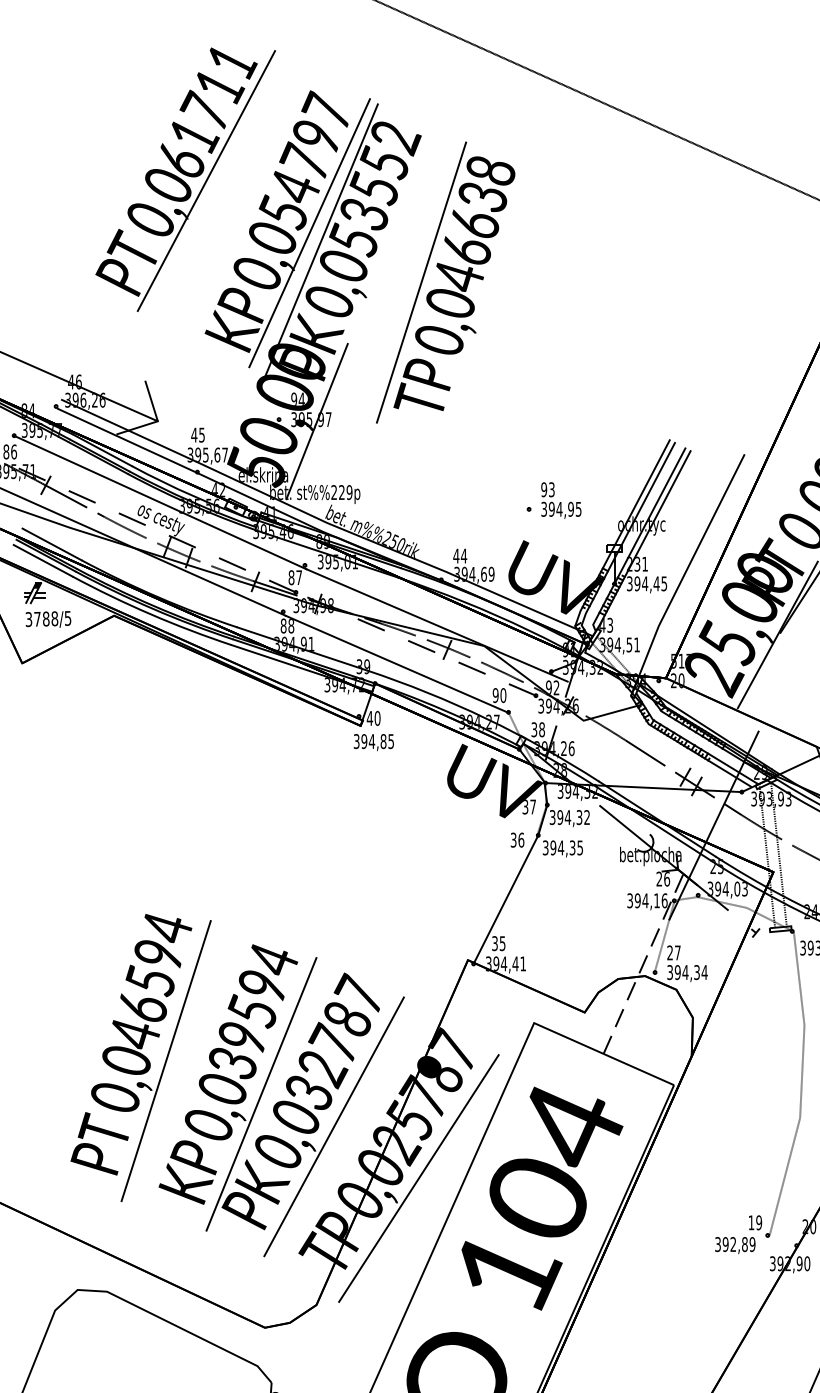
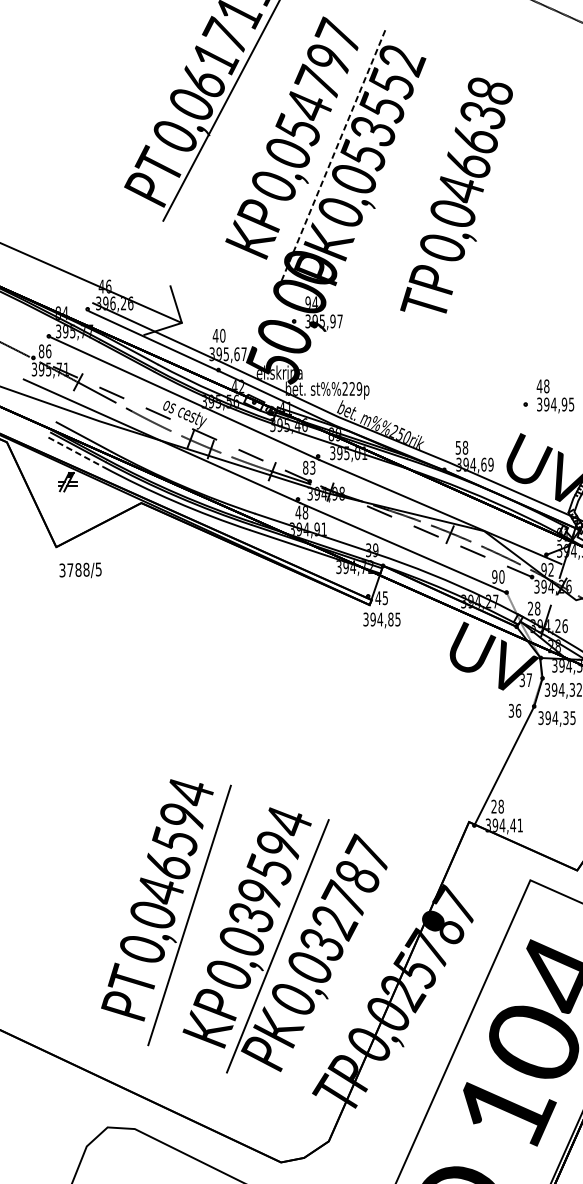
line: (309, 233) -> (322, 149), removed
line: (321, 240) -> (333, 155), solid -> dashed
line: (421, 282) -> (426, 194), removed
line: (316, 421) -> (328, 323), removed
text: (201, 434) -> (222, 335), 45 -> 40
text: (547, 489) -> (542, 386), 93 -> 48
text: (460, 555) -> (462, 447), 44 -> 58
line: (43, 561) -> (75, 452), solid -> dashed
text: (298, 577) -> (312, 467), 87 -> 83
text: (48, 619) -> (80, 570), moved
text: (283, 625) -> (298, 512), 88 -> 48
text: (377, 718) -> (385, 598), 40 -> 45
text: (534, 729) -> (530, 608), 38 -> 28
text: (498, 943) -> (497, 806), 35 -> 28
line: (333, 1126) -> (344, 976), removed
line: (418, 1178) -> (423, 1024), removed

